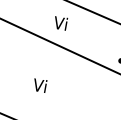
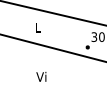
text: (60, 23) -> (37, 27), Vi -> L
text: (40, 85) -> (41, 76), moved

